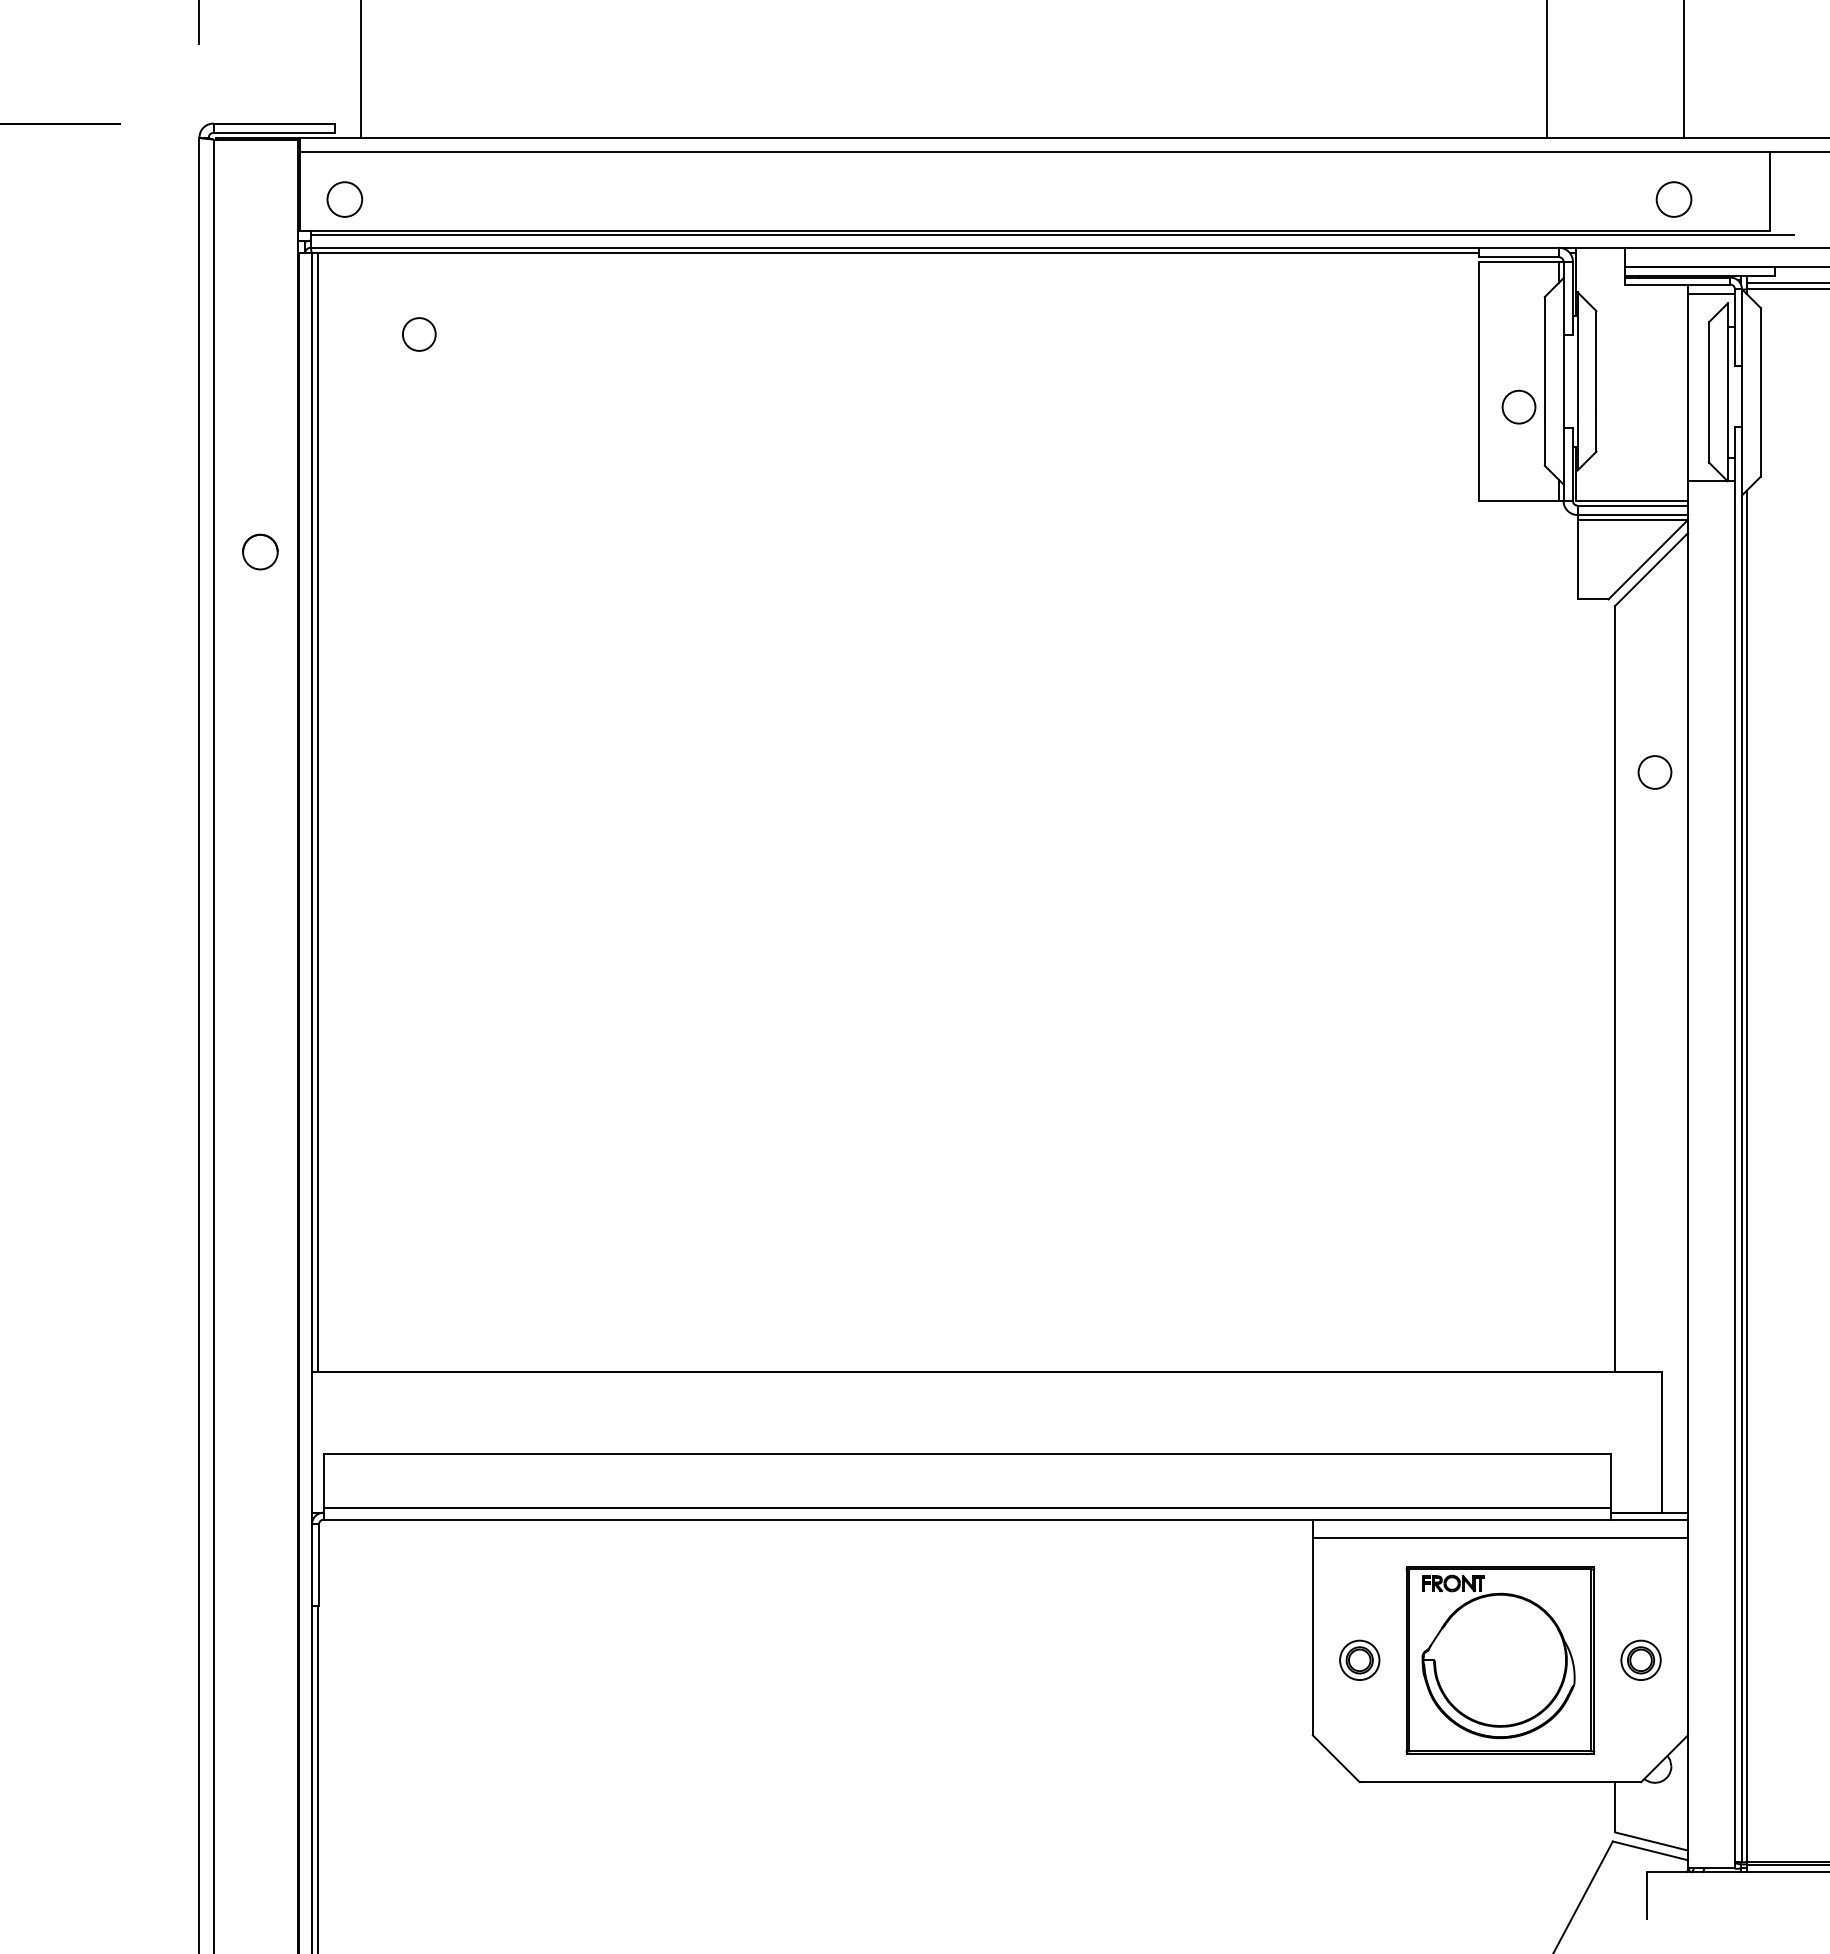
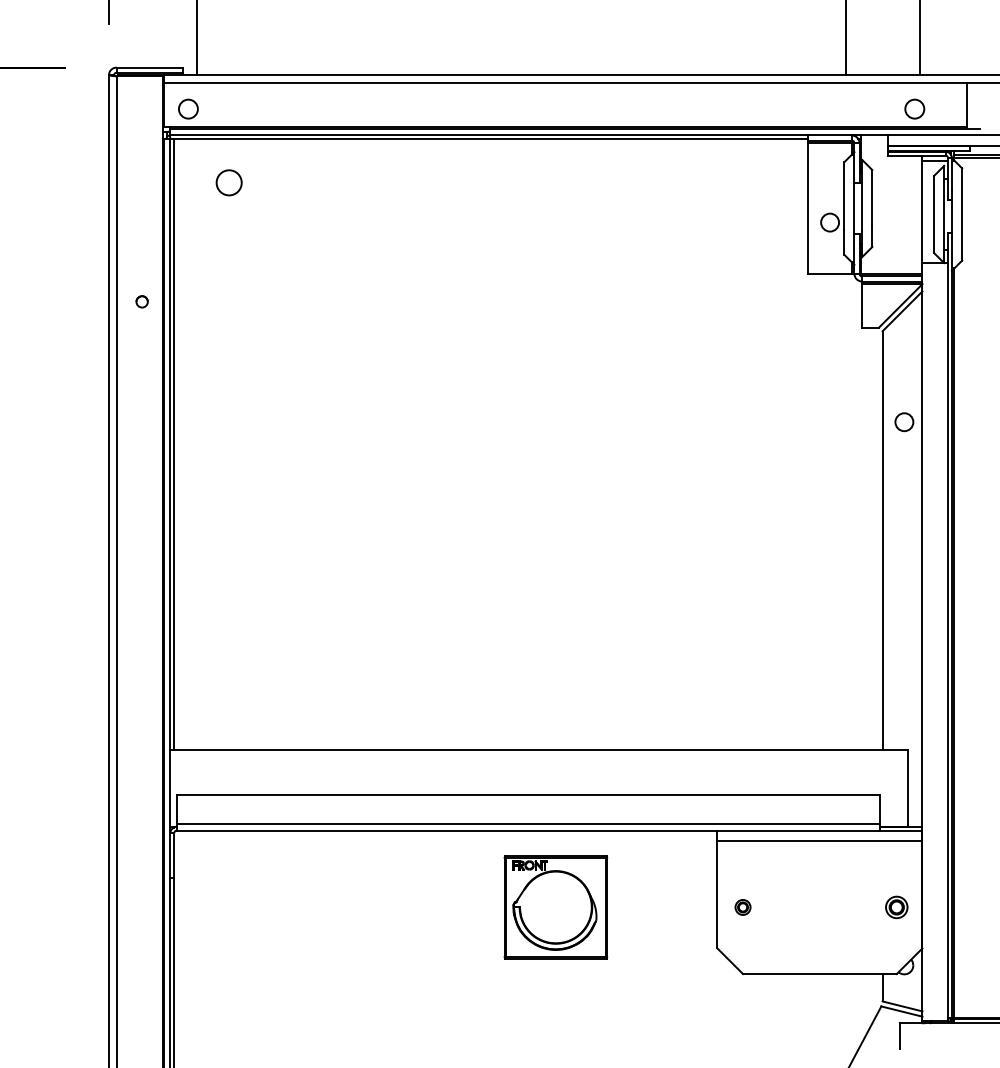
circle: (418, 333) -> (228, 182), size x1.4
part: (258, 551) -> (141, 301), size x0.6
part: (1358, 1660) -> (742, 907), size x0.7
part: (1499, 1660) -> (555, 907), moved

